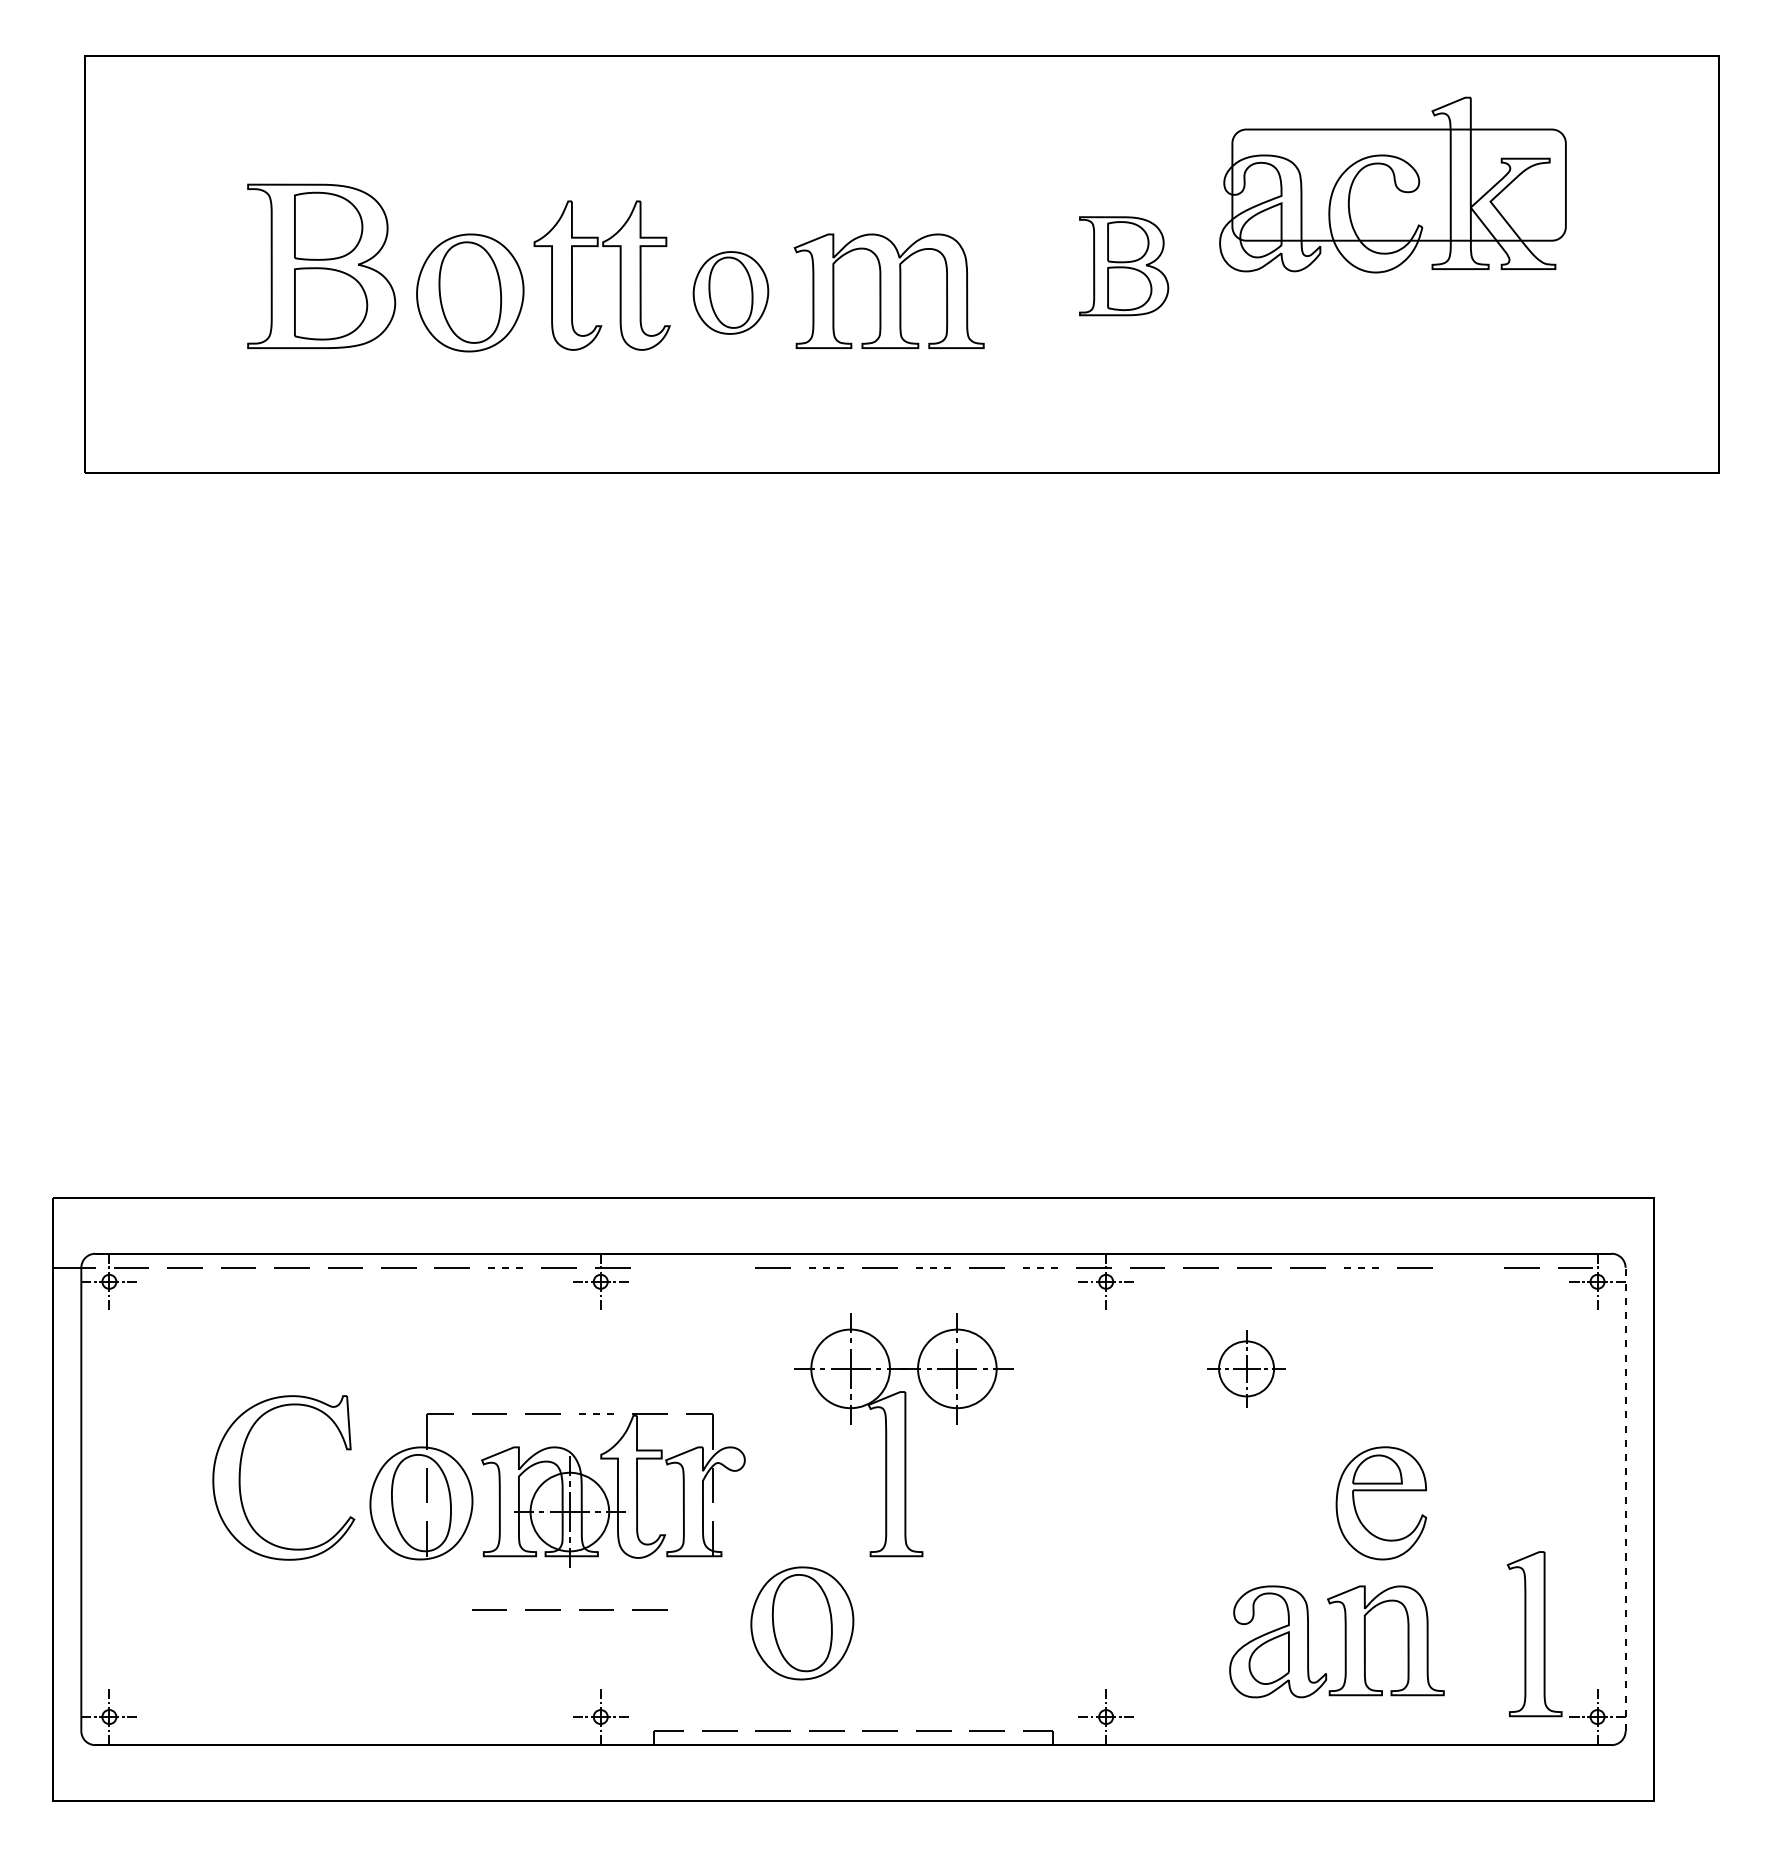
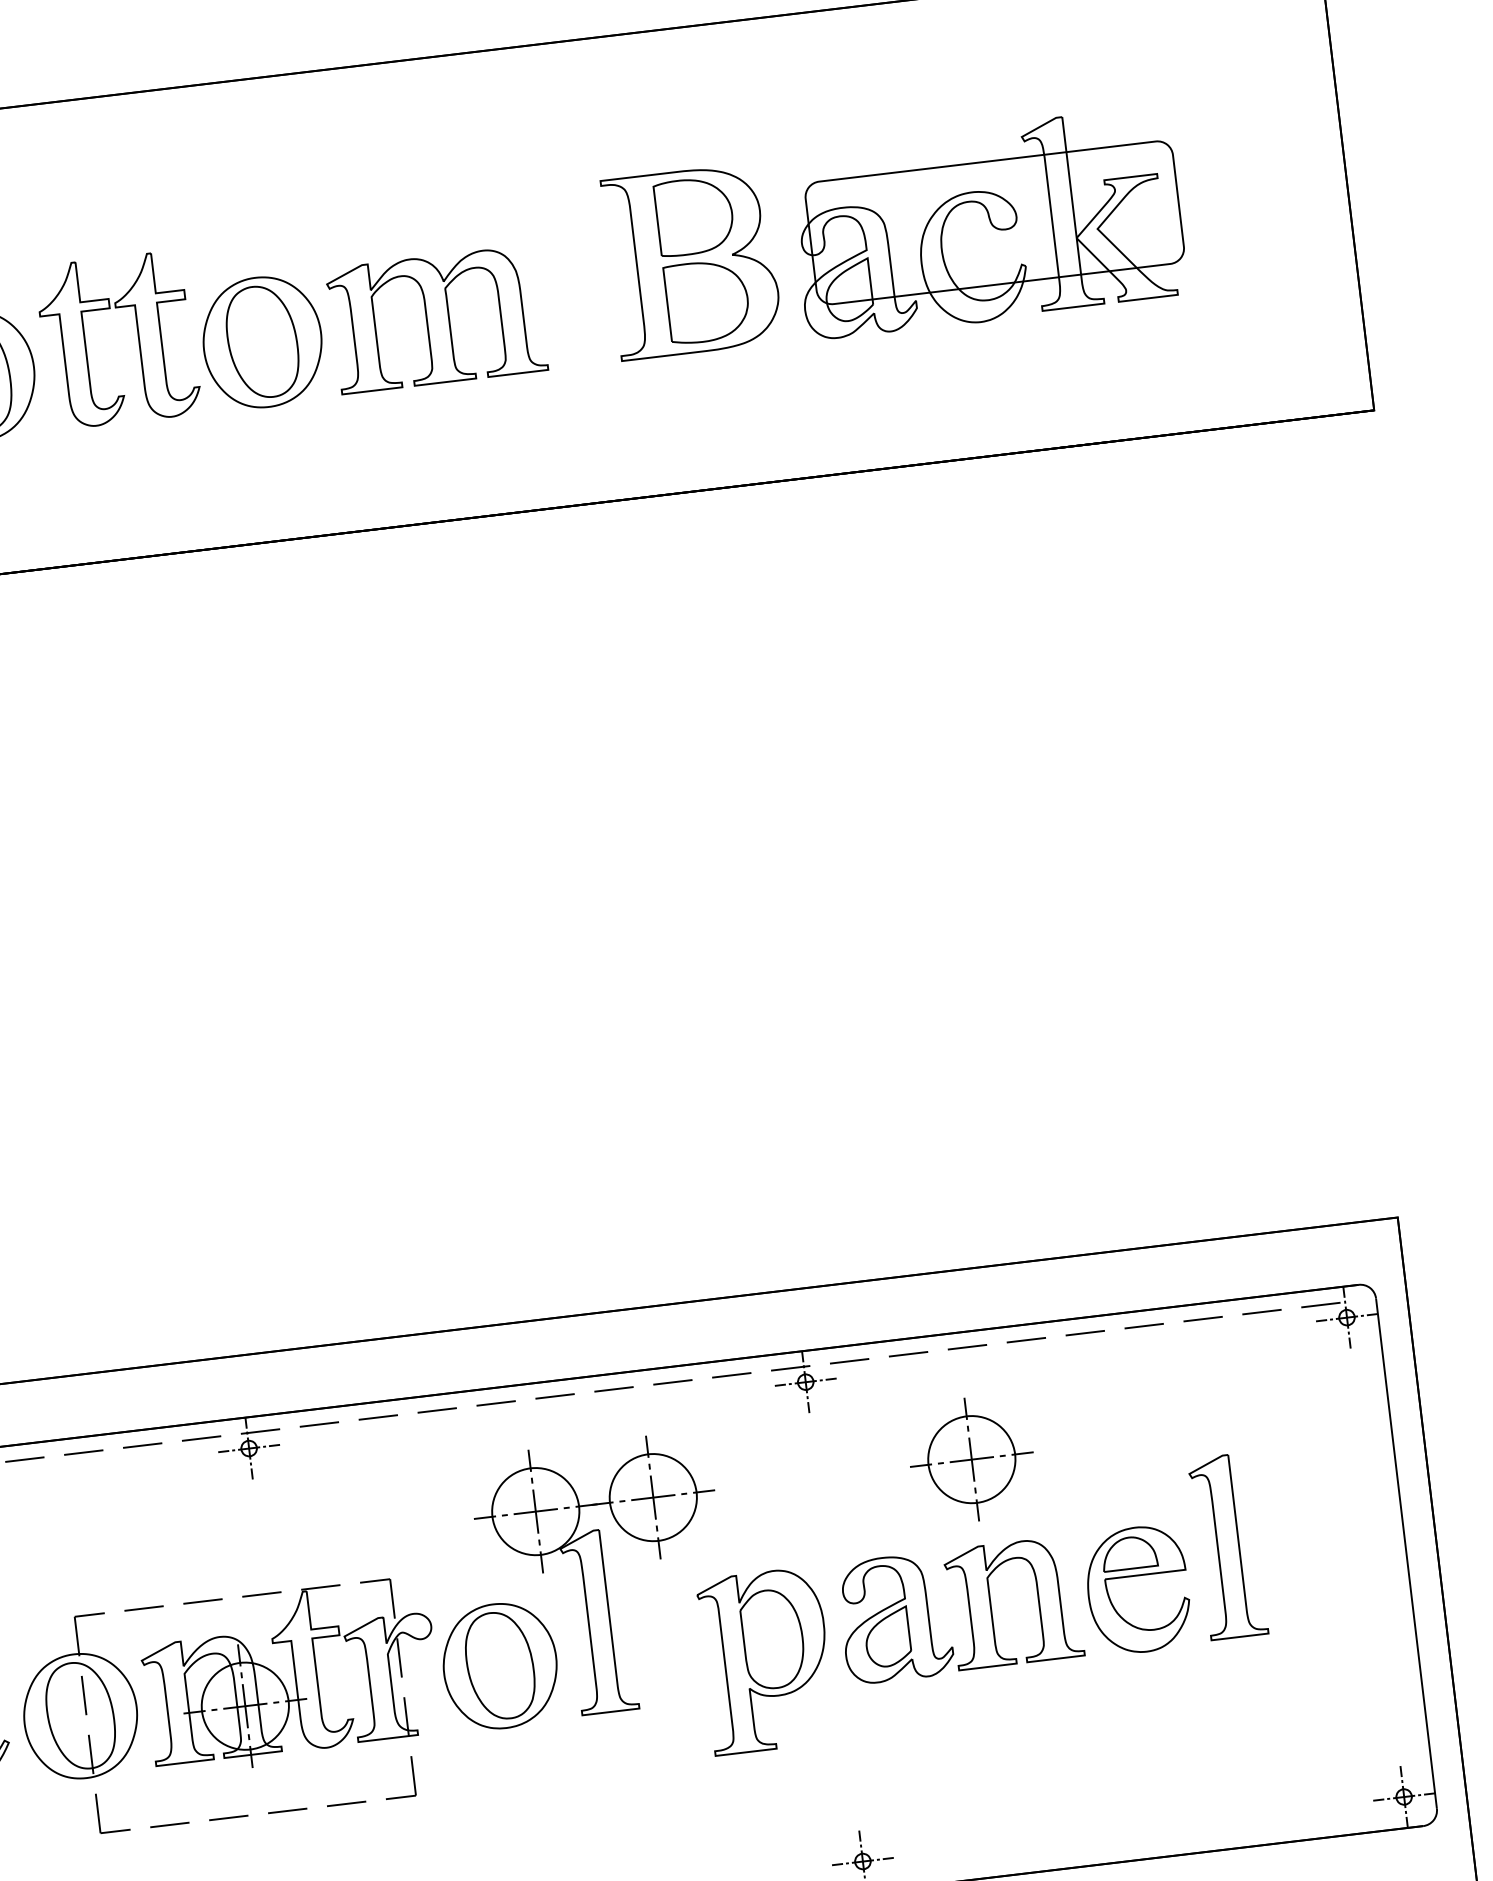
part: (1392, 184) -> (987, 222), moved
part: (1123, 265) -> (691, 260), size x1.67
part: (730, 292) -> (262, 341), size x1.43
line: (505, 1267) -> (142, 1445), dashed -> solid
line: (665, 1267) -> (318, 1424), added
line: (719, 1267) -> (378, 1417), added
line: (826, 1267) -> (495, 1403), dashed -> solid
line: (933, 1267) -> (613, 1389), dashed -> solid
line: (1040, 1267) -> (731, 1375), dashed -> solid
line: (1361, 1267) -> (1085, 1332), dashed -> solid
line: (1468, 1267) -> (1202, 1318), added
part: (1246, 1368) -> (971, 1459), size x1.43
line: (596, 1413) -> (261, 1594), dashed -> solid
line: (1625, 1499) -> (1406, 1553), dashed -> solid
part: (1040, 1526) -> (765, 1660), added
part: (427, 1592) -> (99, 1813), added
part: (712, 1592) -> (412, 1776), added
part: (802, 1623) -> (500, 1666), moved
part: (1534, 1634) -> (1227, 1547), moved
part: (1344, 1641) -> (968, 1609), moved

